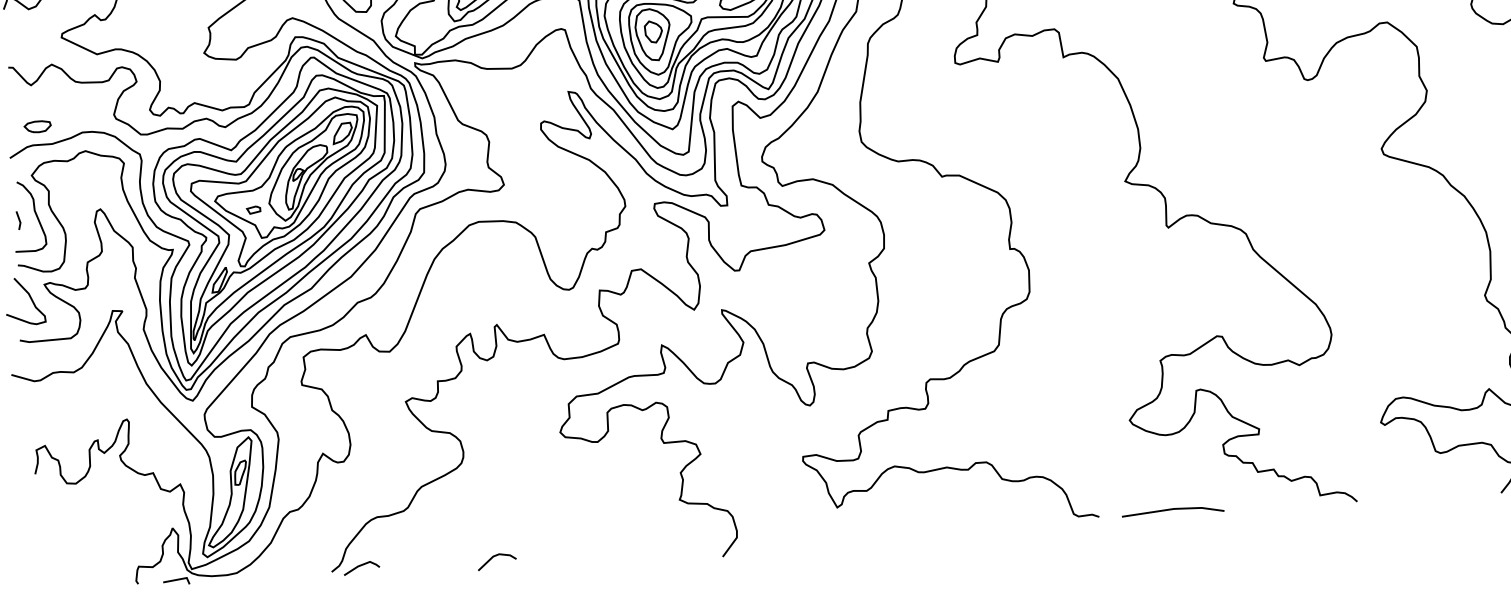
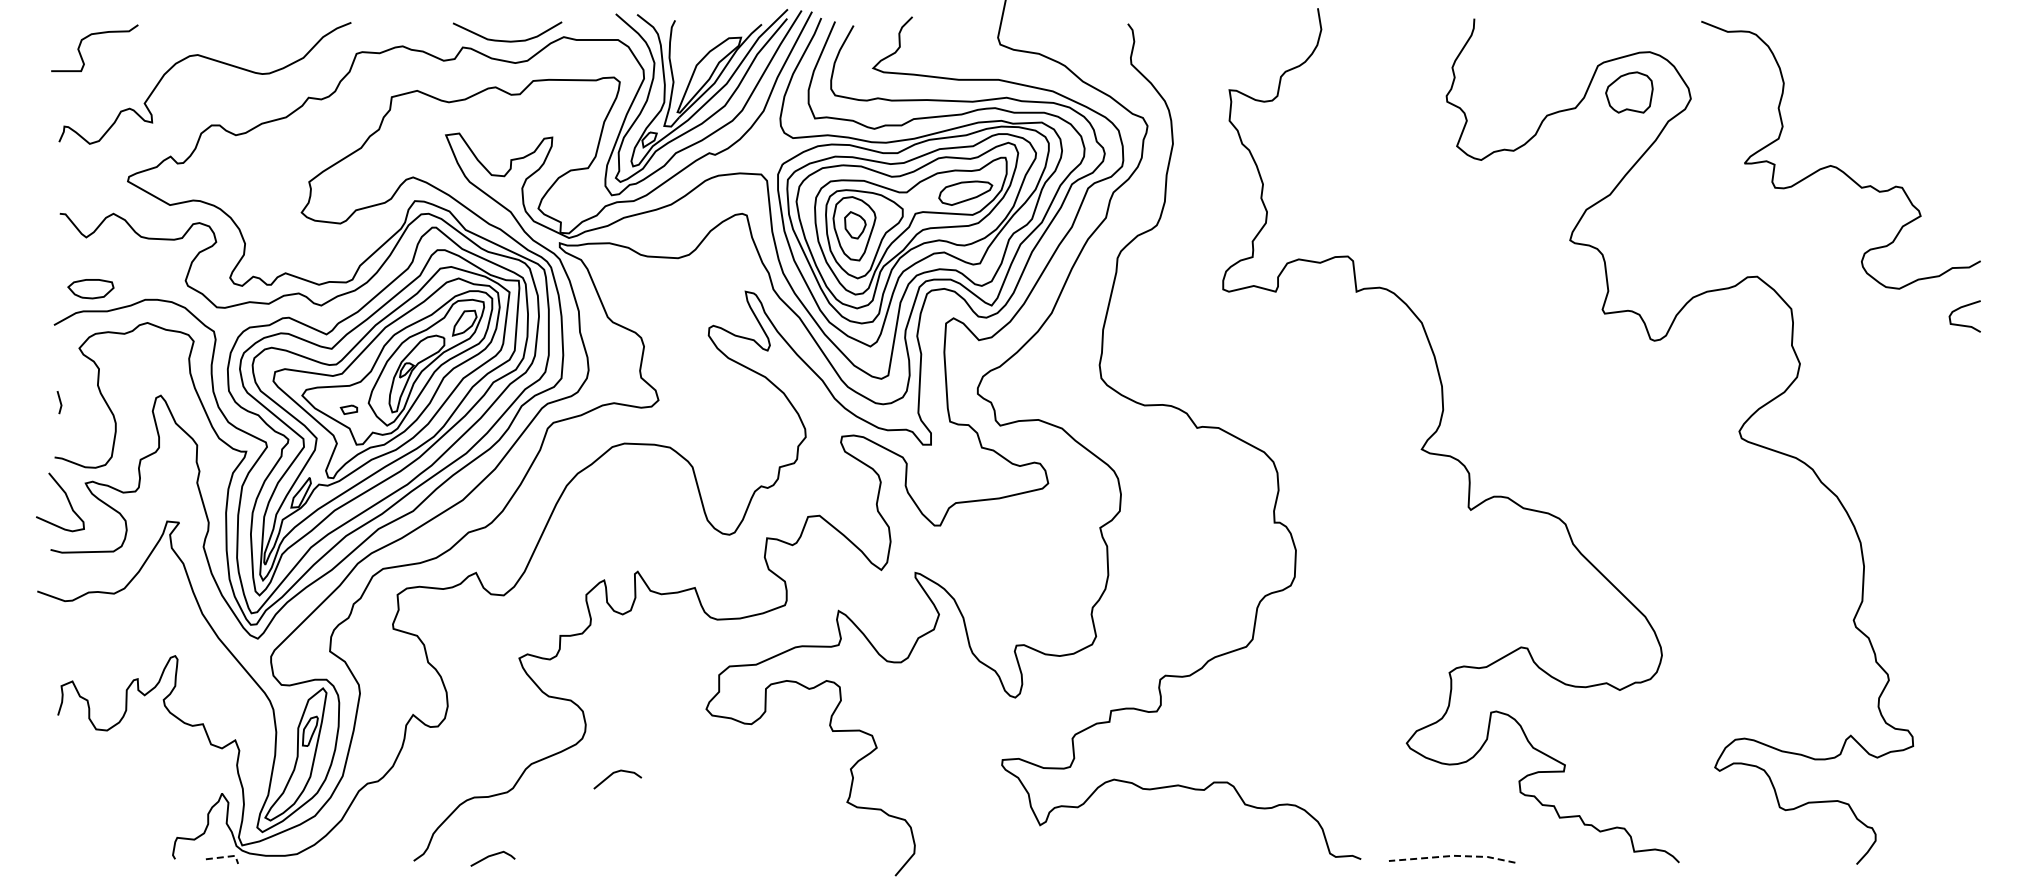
part: (37, 126) -> (90, 288), size x1.4
curve: (35, 214) -> (80, 396), removed
line: (1173, 508) -> (1453, 855), solid -> dashed
line: (494, 556) -> (615, 773), moved
line: (361, 566) -> (492, 856), moved
line: (178, 579) -> (225, 856), solid -> dashed

